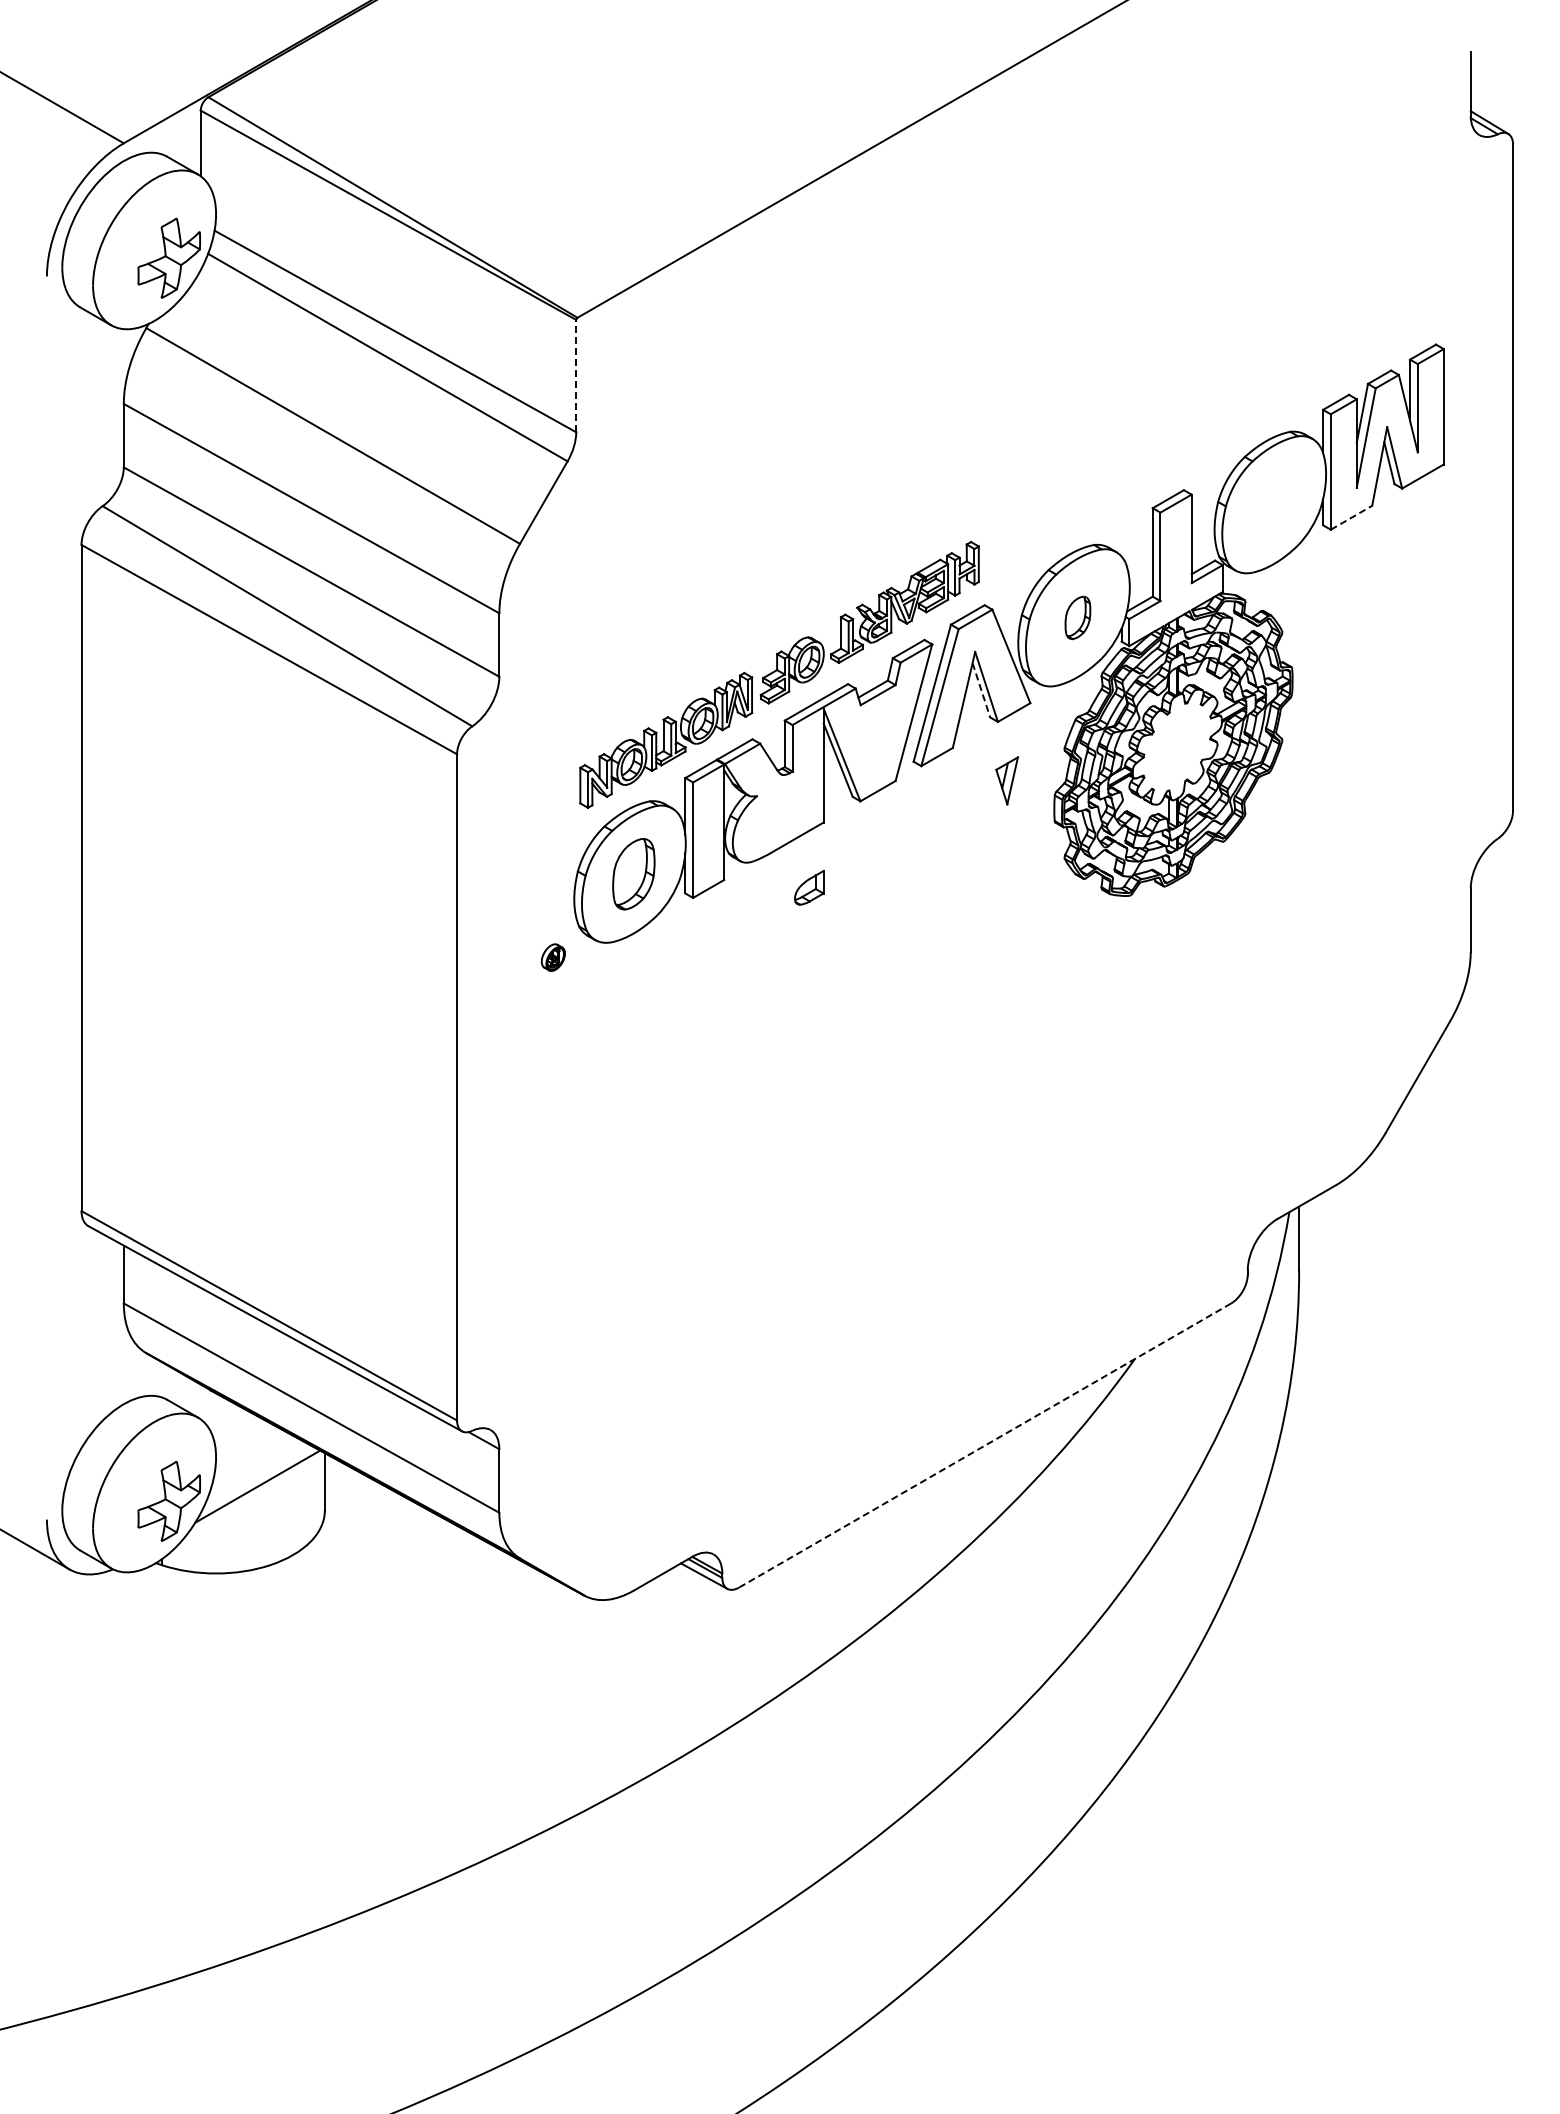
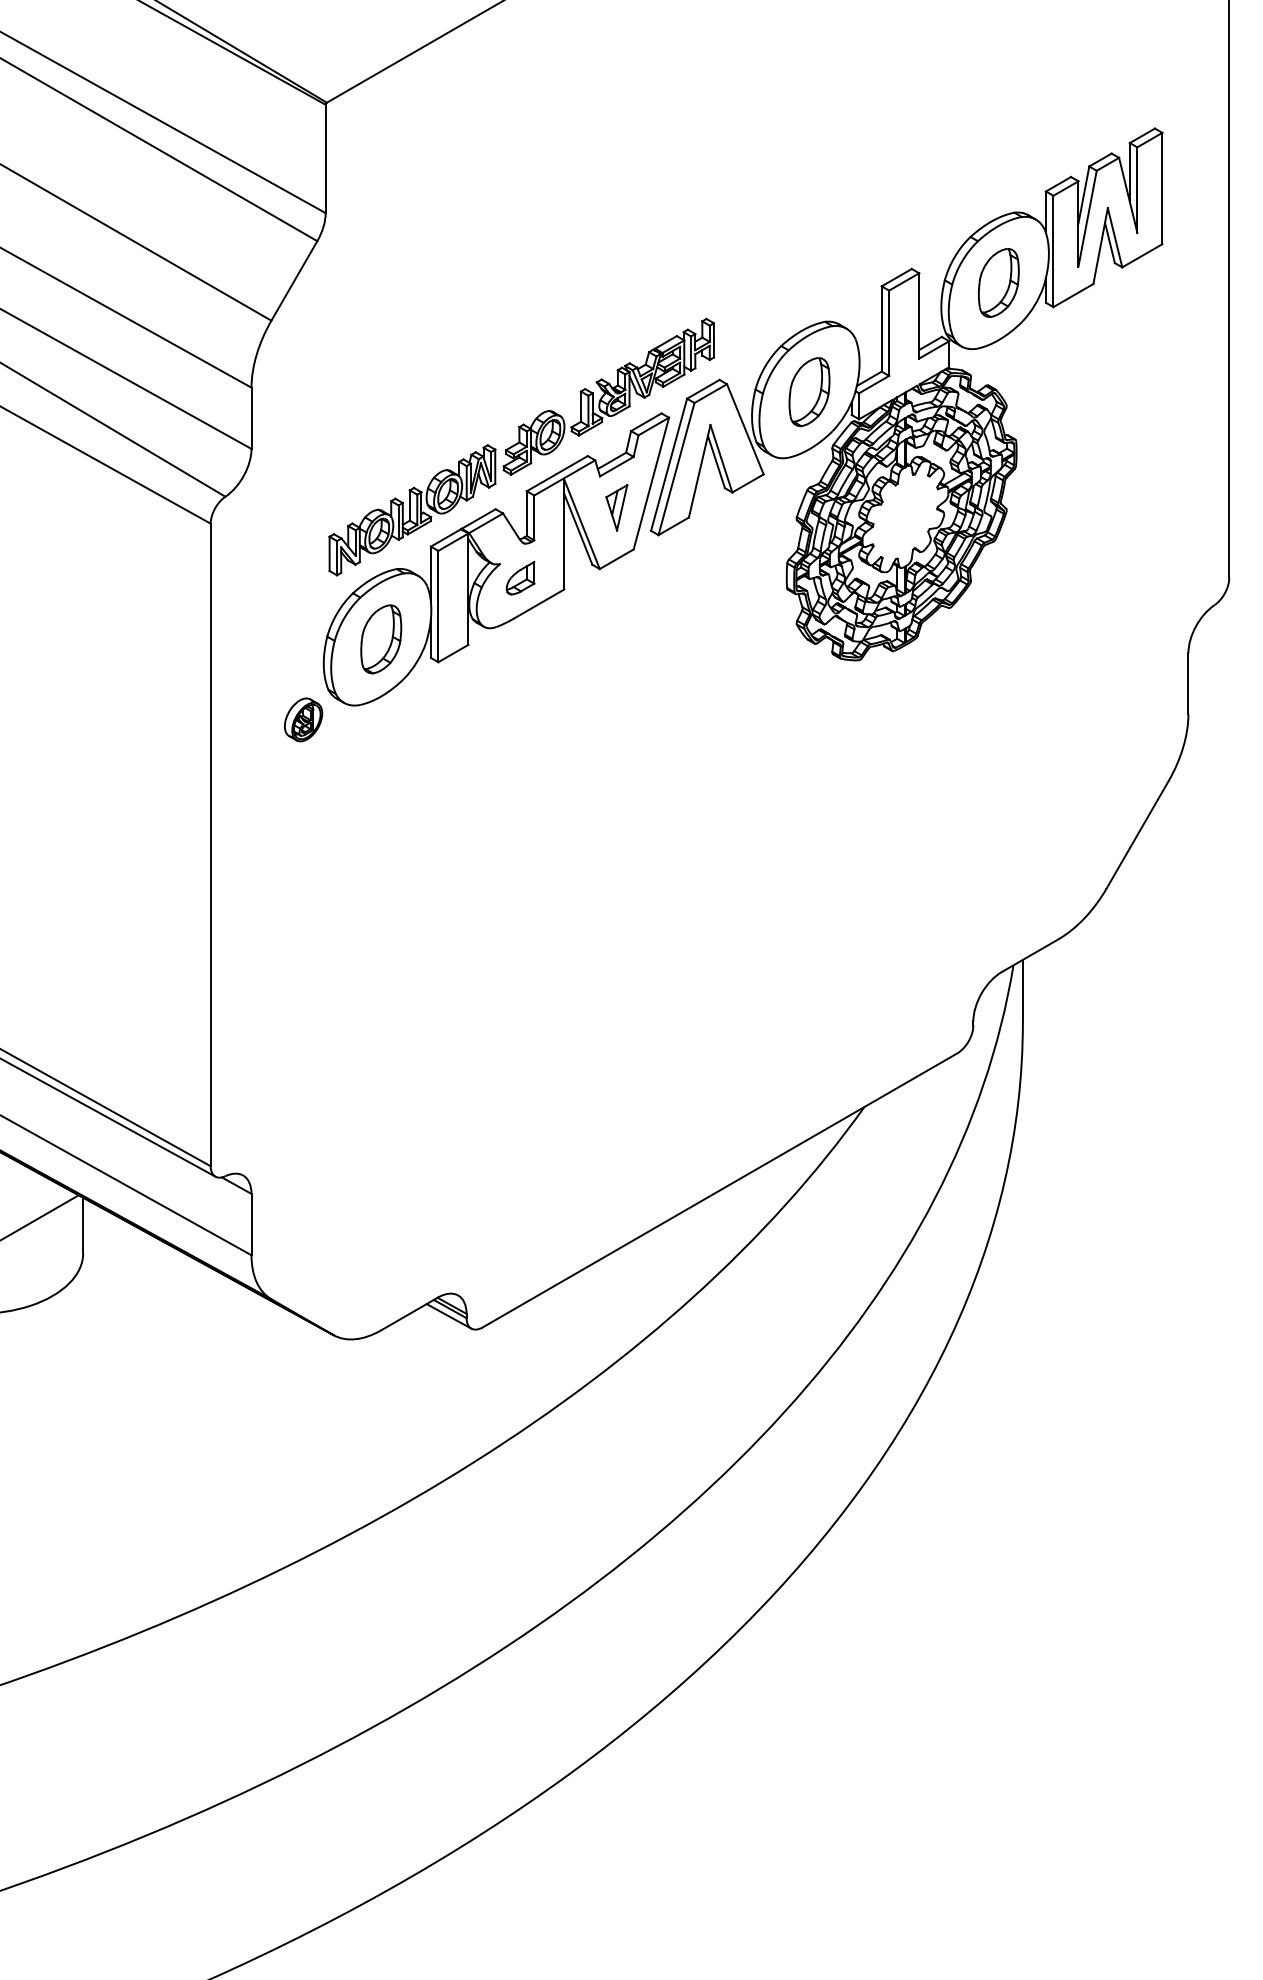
line: (576, 375) -> (325, 158), dashed -> solid
part: (1273, 504) -> (998, 282), added
line: (1351, 517) -> (1073, 295), dashed -> solid
part: (1077, 617) -> (809, 391), size x1.67
line: (981, 690) -> (716, 462), dashed -> solid
part: (1006, 780) -> (616, 507), moved
part: (809, 887) -> (520, 577), moved
part: (553, 957) -> (303, 719), size x1.67
line: (984, 1445) -> (719, 1190), dashed -> solid

